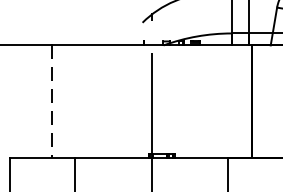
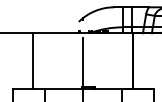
line: (52, 101) -> (33, 61), dashed -> solid

